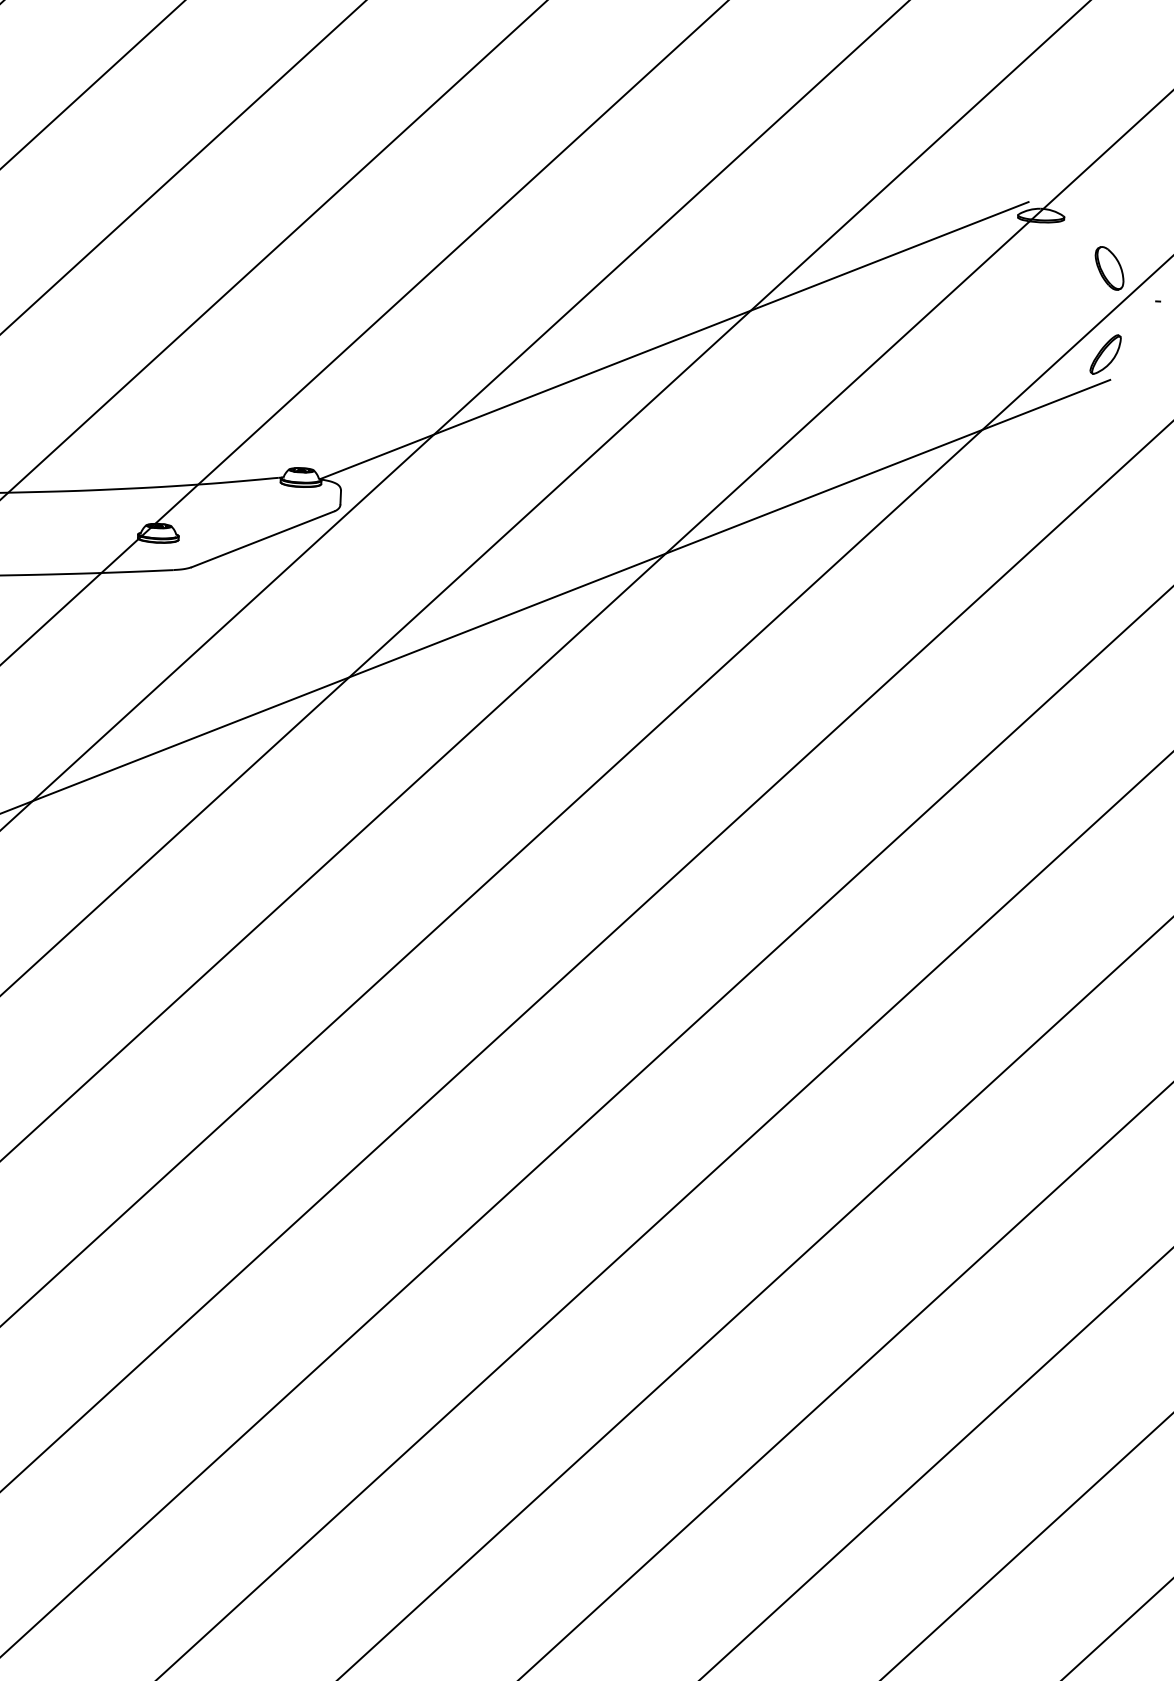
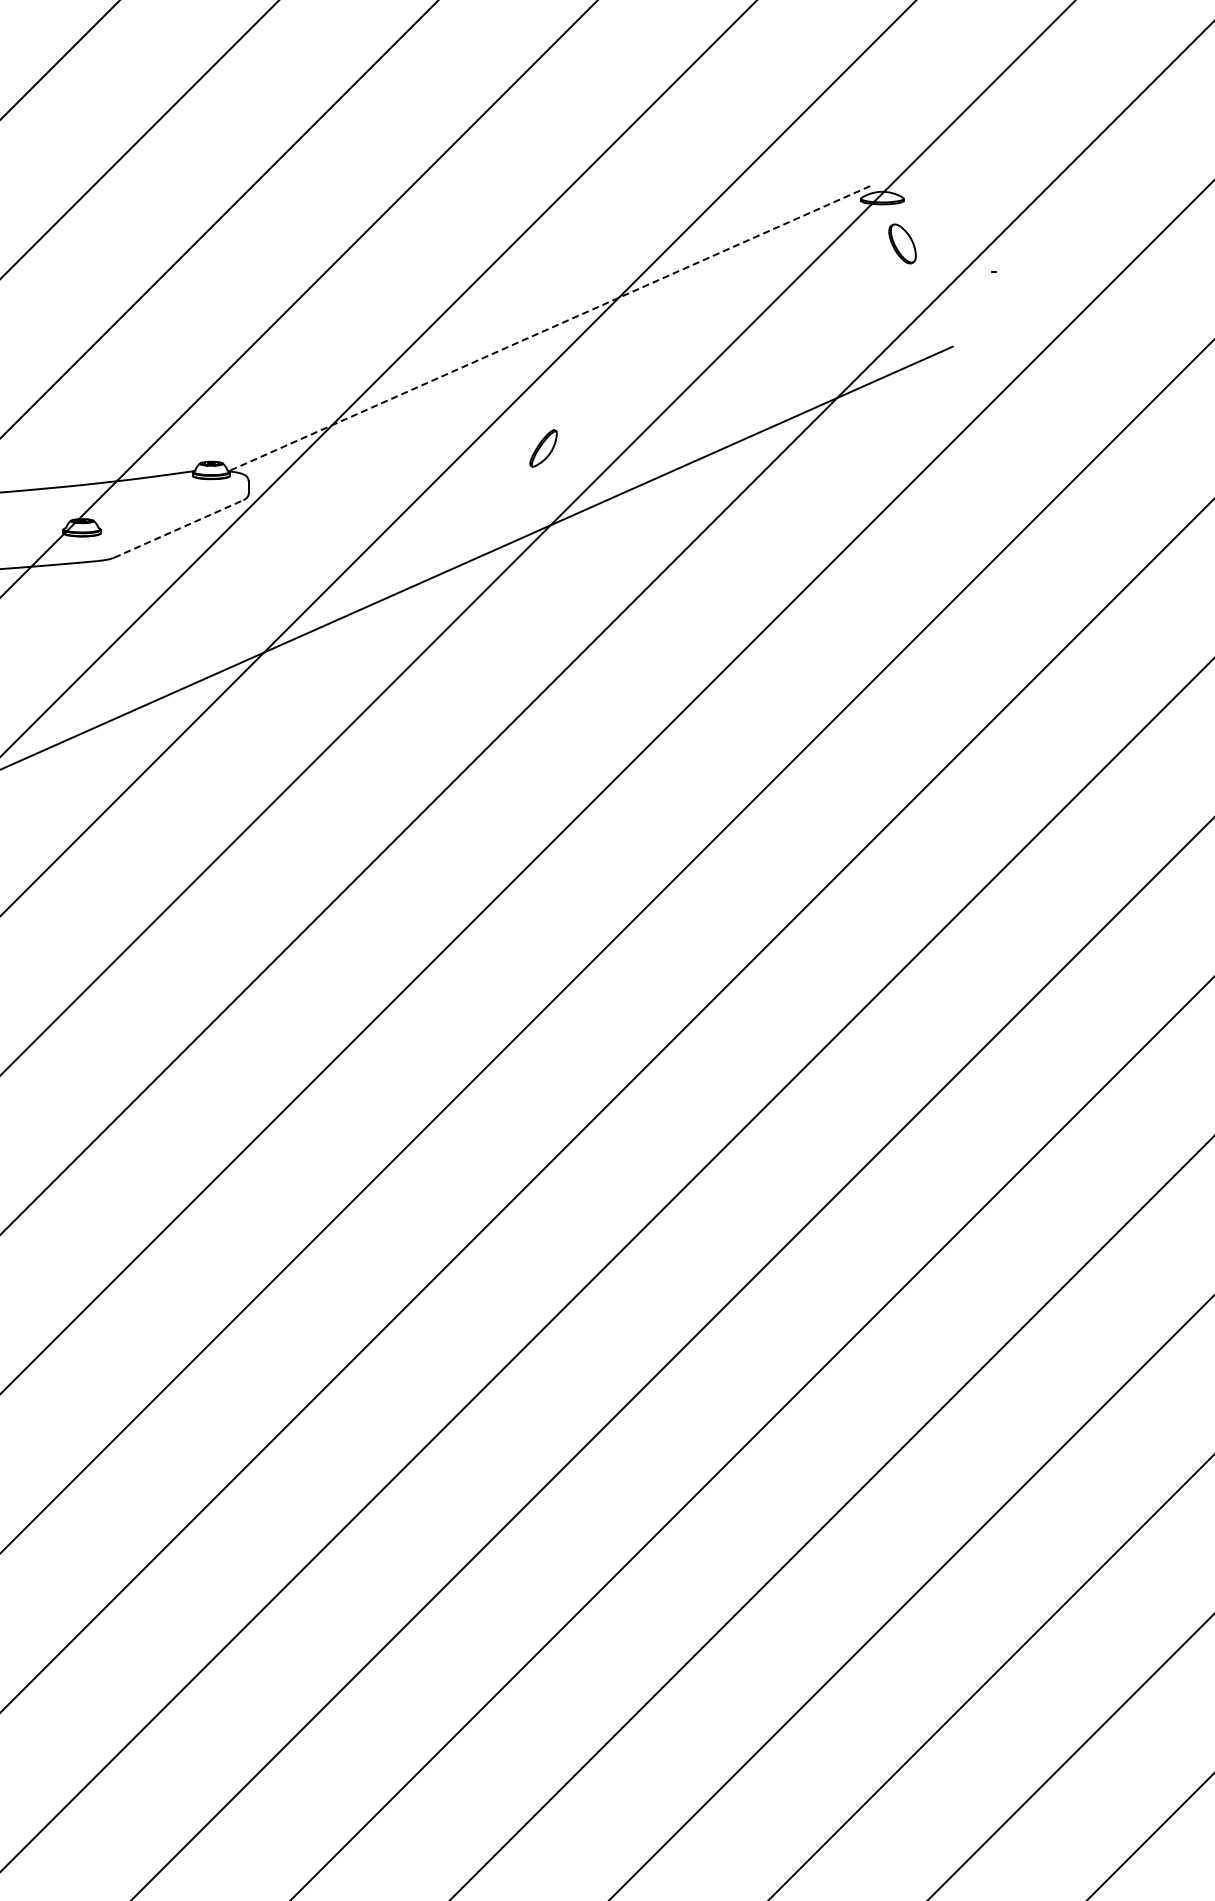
part: (1109, 267) -> (902, 243), moved
line: (674, 340) -> (549, 328), solid -> dashed
part: (1105, 354) -> (543, 448), moved
line: (262, 539) -> (178, 529), solid -> dashed

